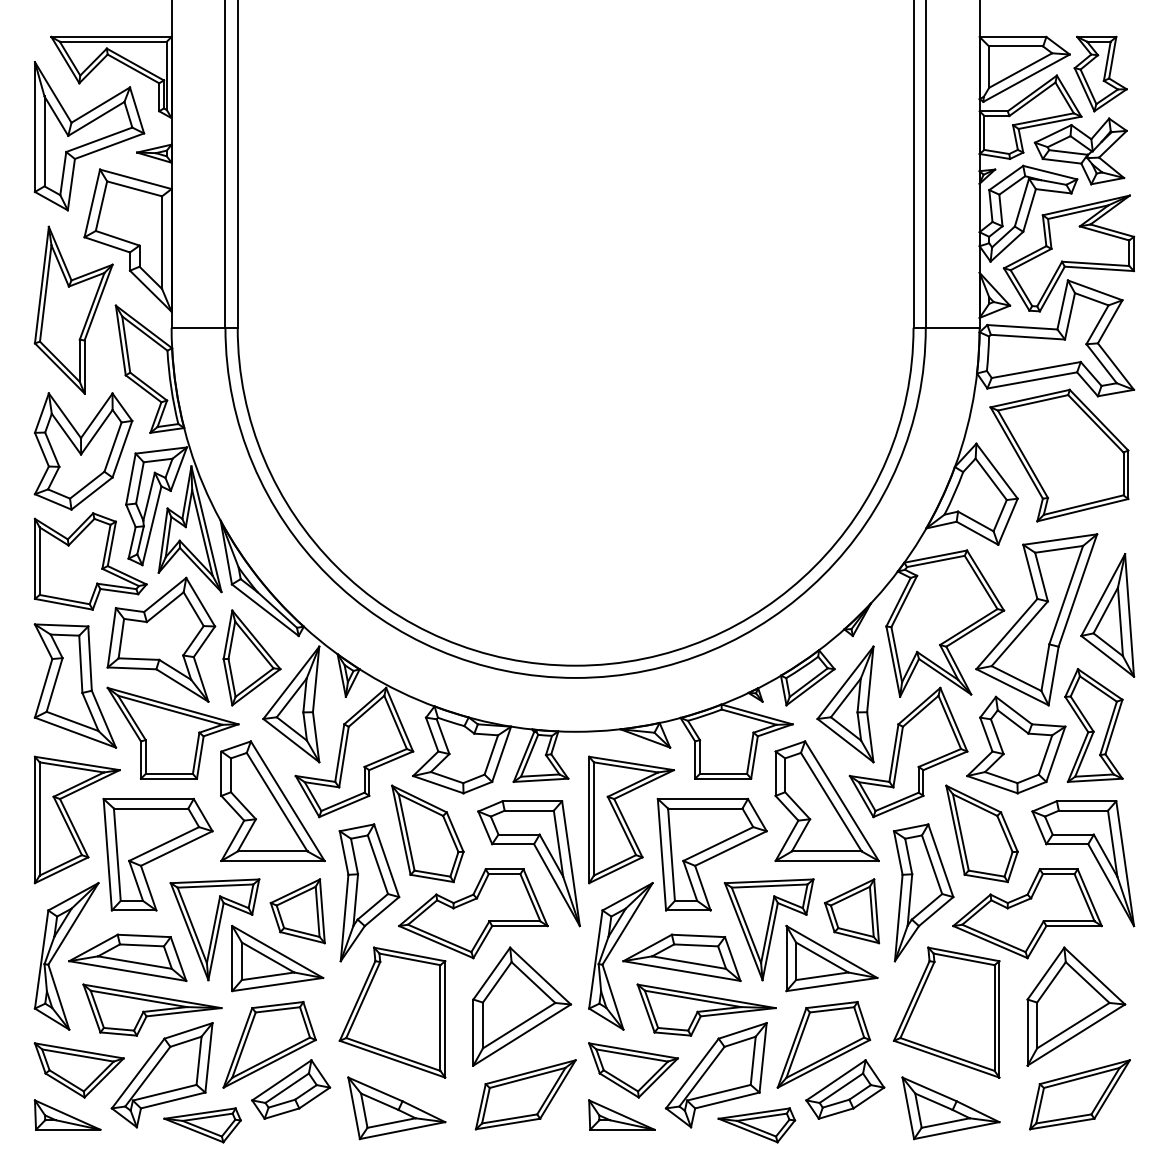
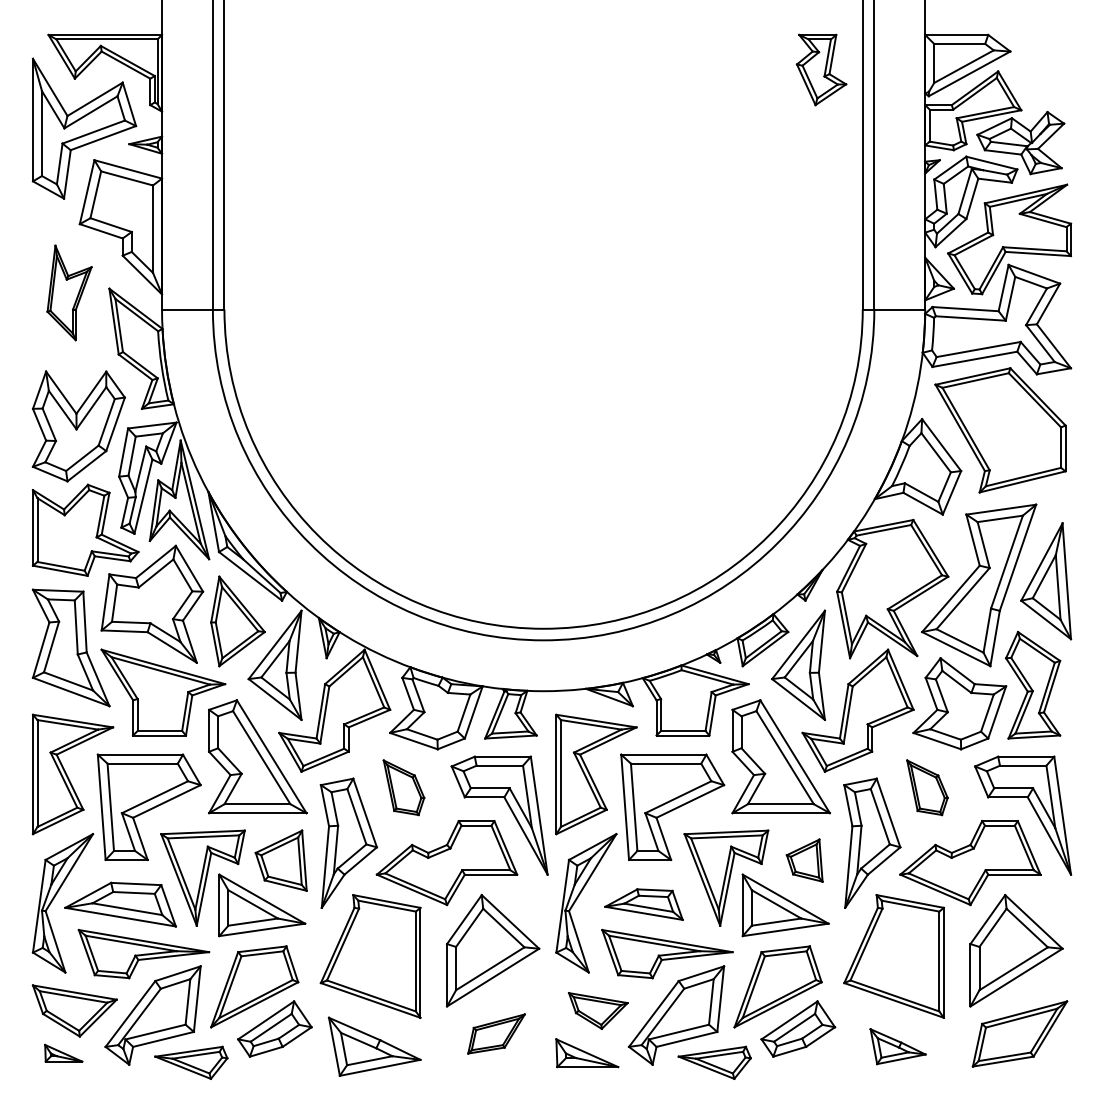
part: (1100, 73) -> (821, 69), moved
part: (73, 309) -> (69, 292), size x0.6
part: (427, 833) -> (403, 787), size x0.6
part: (982, 833) -> (927, 787), size x0.6
part: (851, 911) -> (804, 860), size x0.7
part: (681, 957) -> (643, 904), size x0.7
part: (633, 1069) -> (598, 1010), size x0.7
part: (525, 1094) -> (496, 1033), size x0.6
part: (950, 1107) -> (897, 1046), size x0.6
part: (67, 1115) -> (63, 1053), size x0.6

